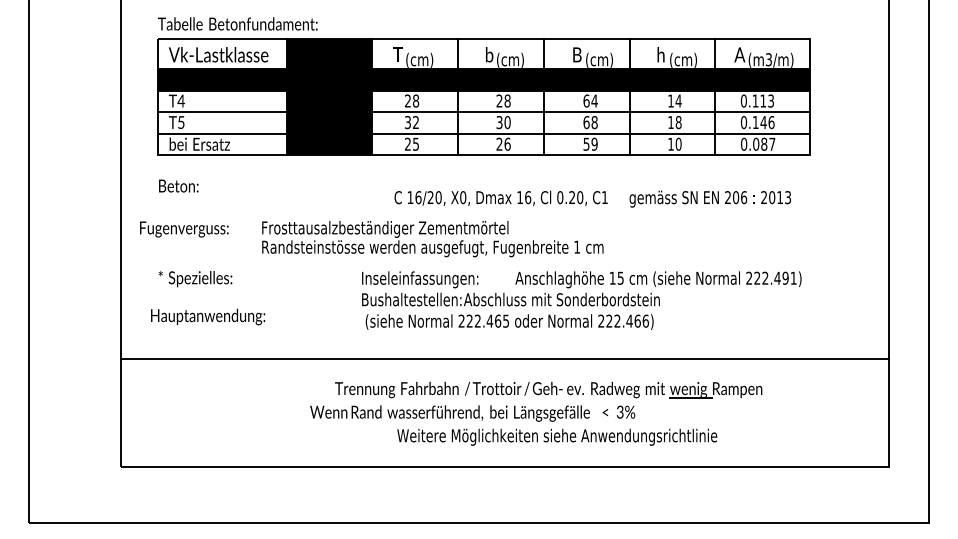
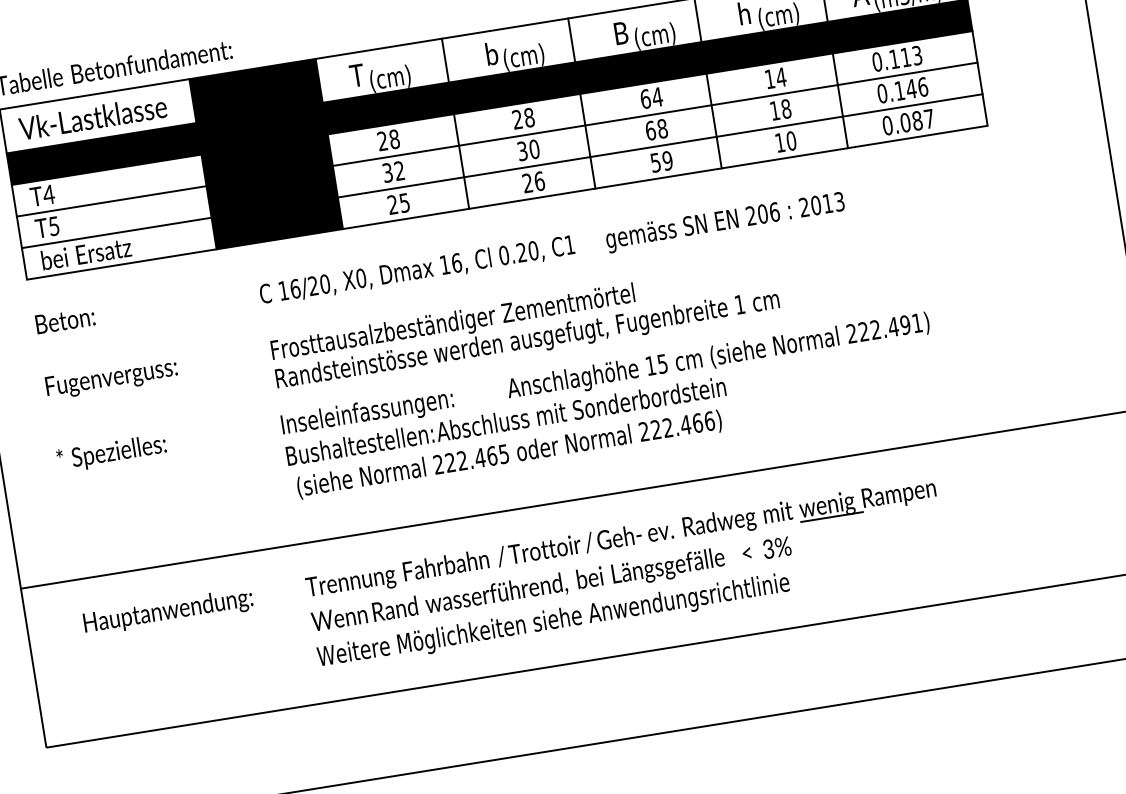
text: (592, 198) -> (551, 249), moved
text: (184, 229) -> (111, 378), moved
text: (432, 239) -> (525, 327), moved
text: (581, 300) -> (610, 405), moved
text: (208, 316) -> (168, 611), moved
part: (548, 389) -> (620, 538), moved
text: (557, 436) -> (553, 620), moved

